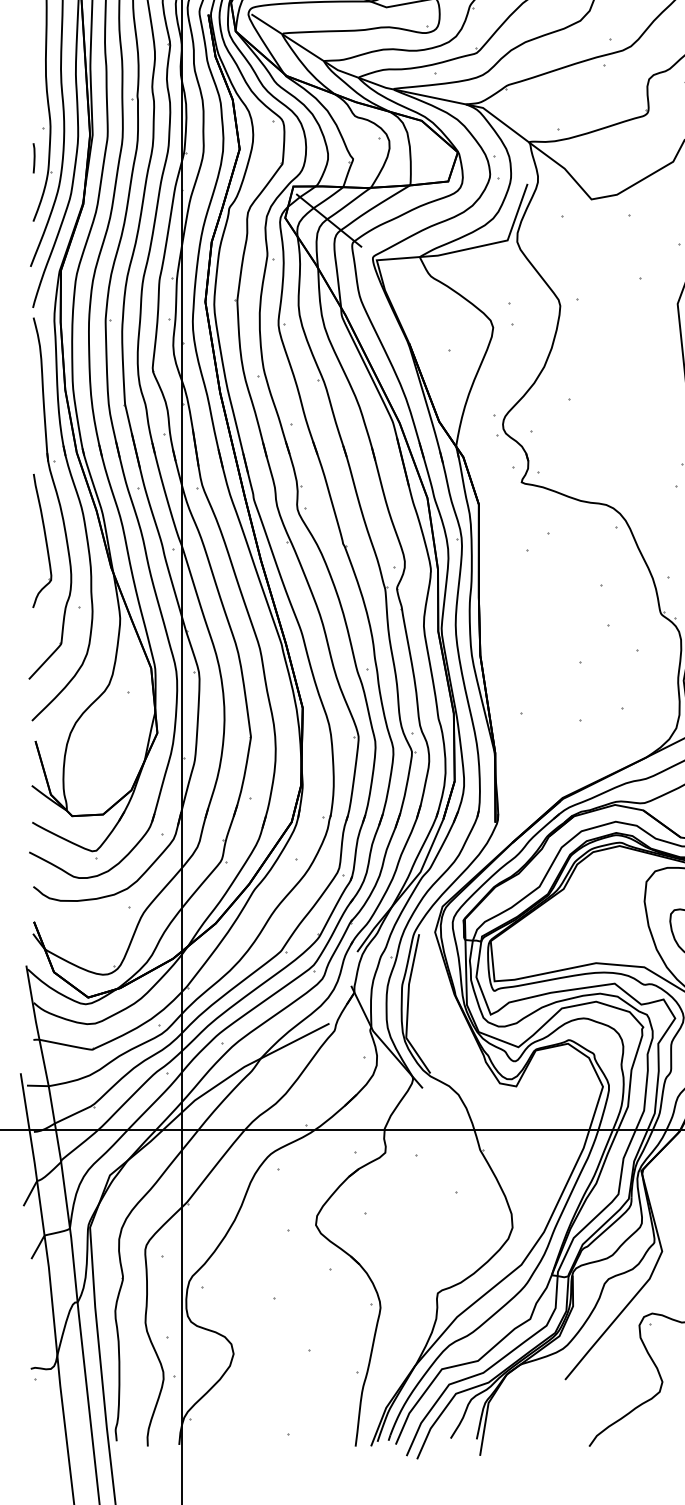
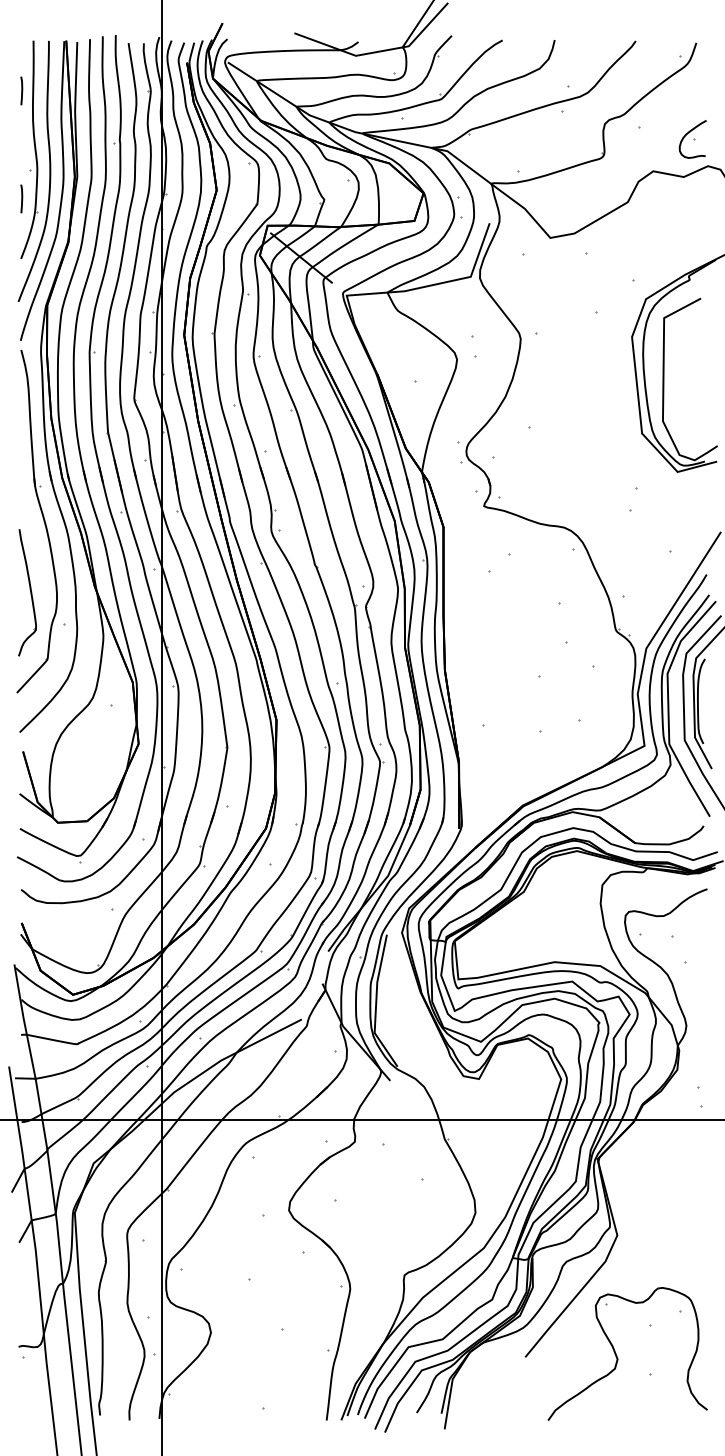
line: (33, 43) -> (21, 90), added
part: (42, 540) -> (27, 592), moved

